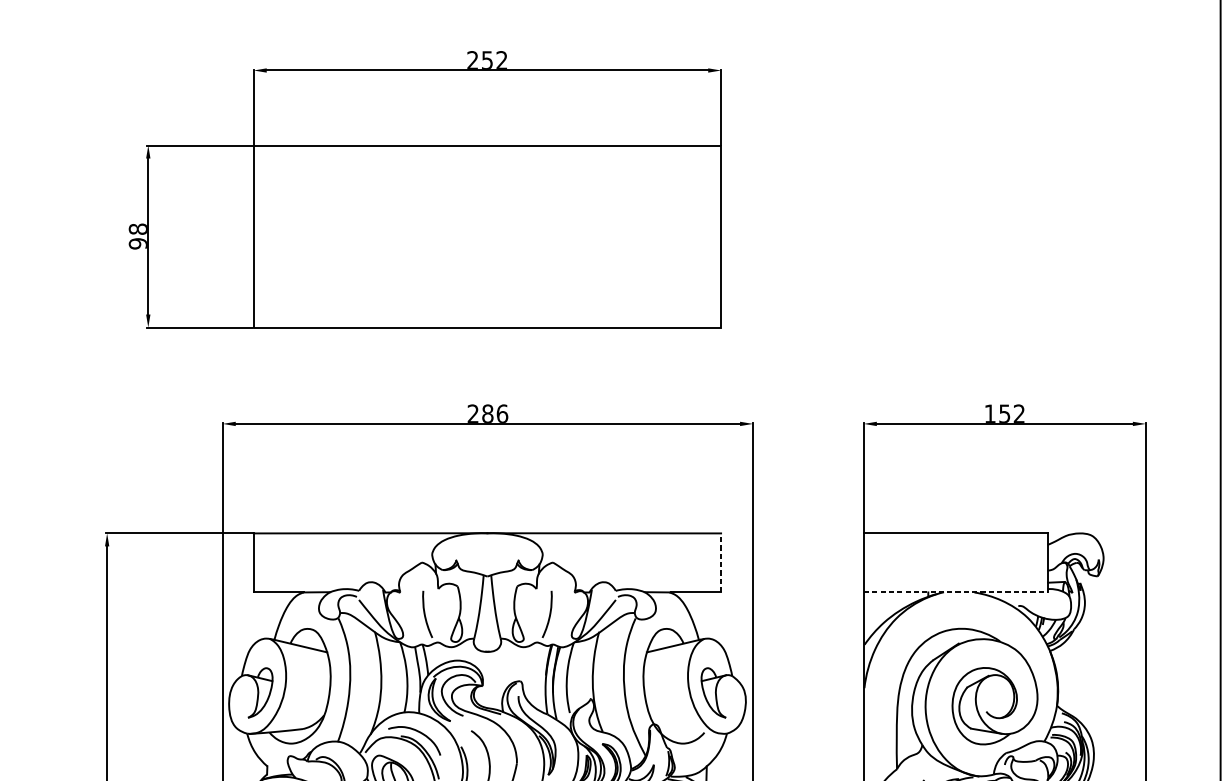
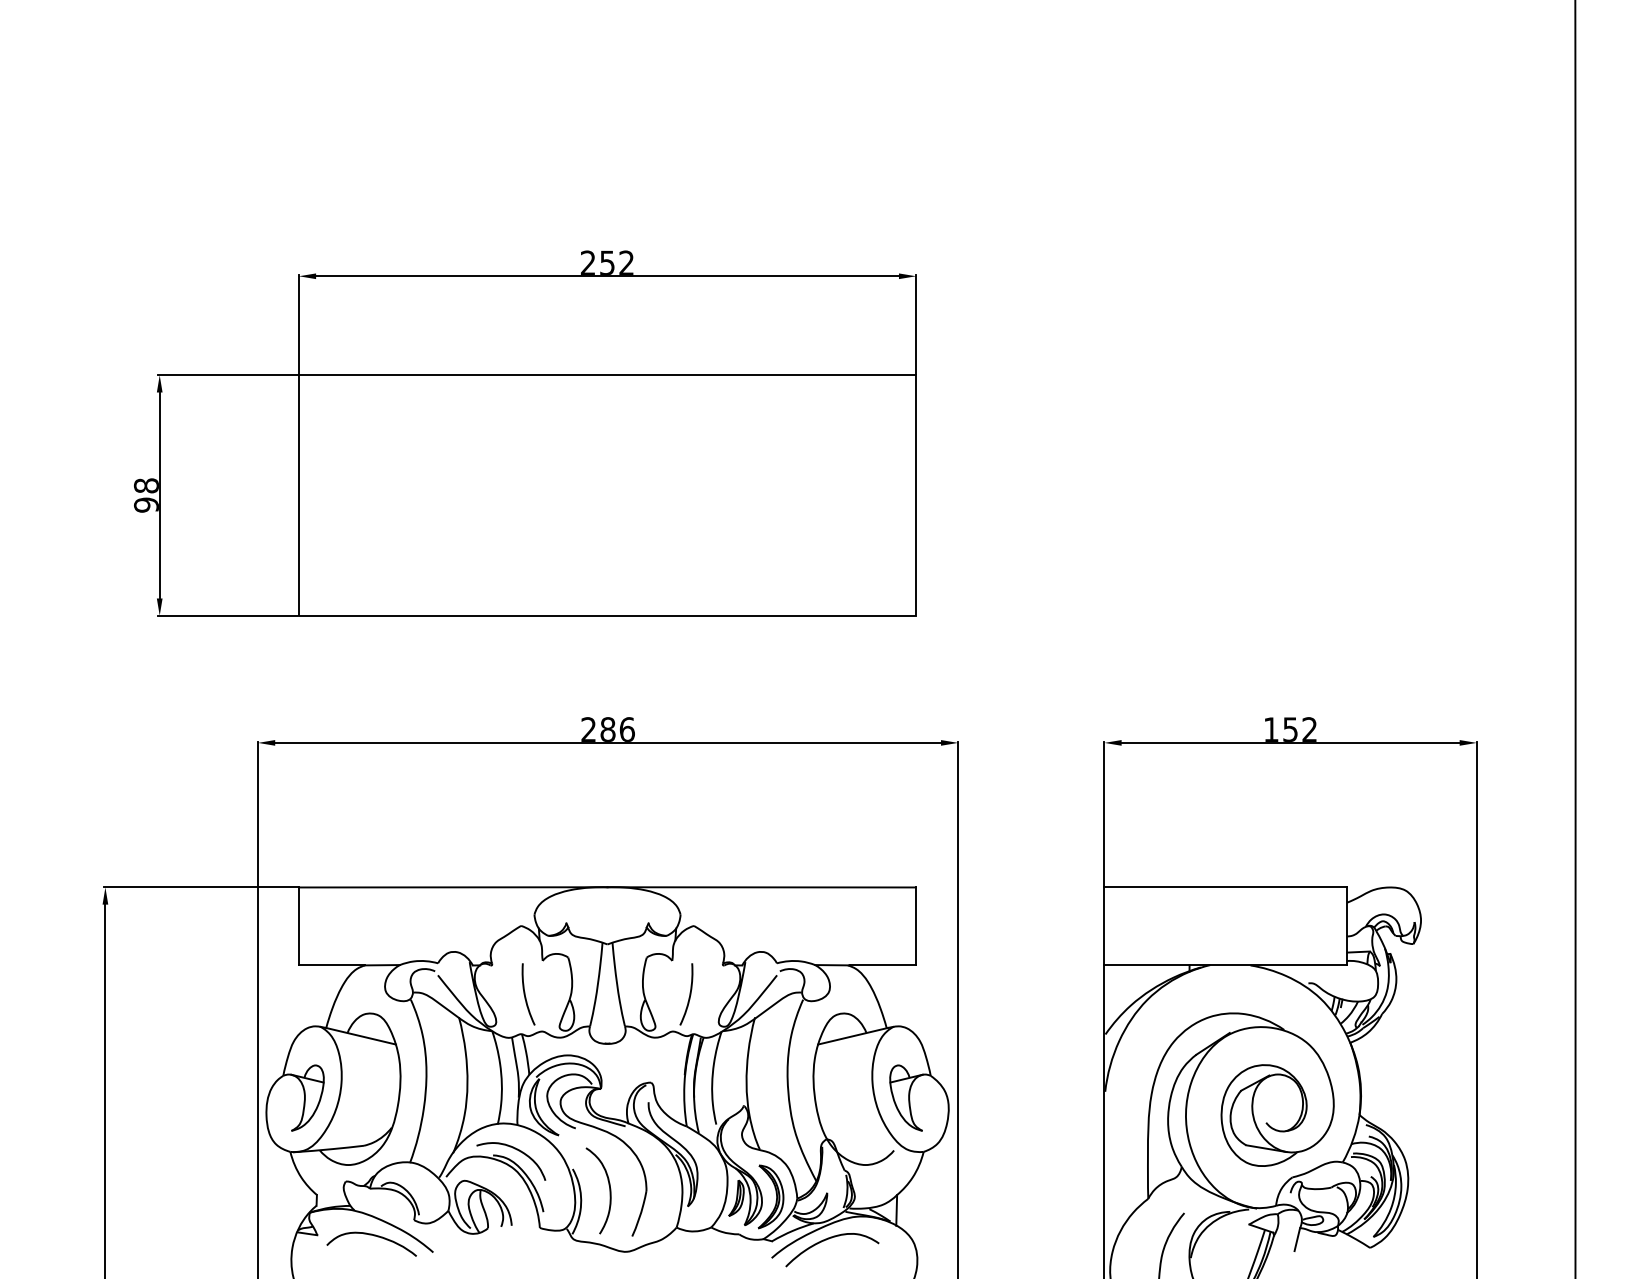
line: (720, 562) -> (915, 926), dashed -> solid
line: (956, 592) -> (1226, 965), dashed -> solid

